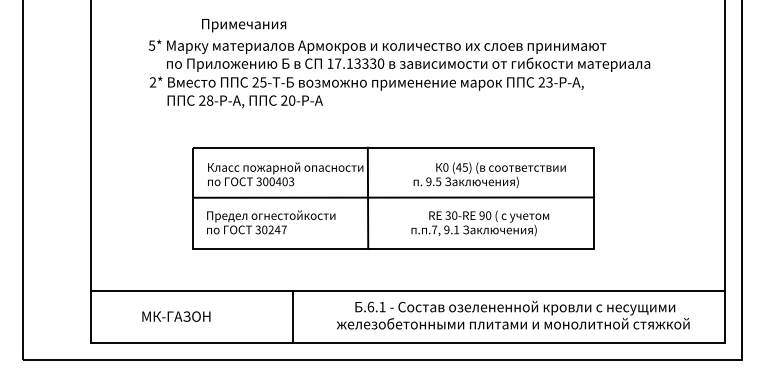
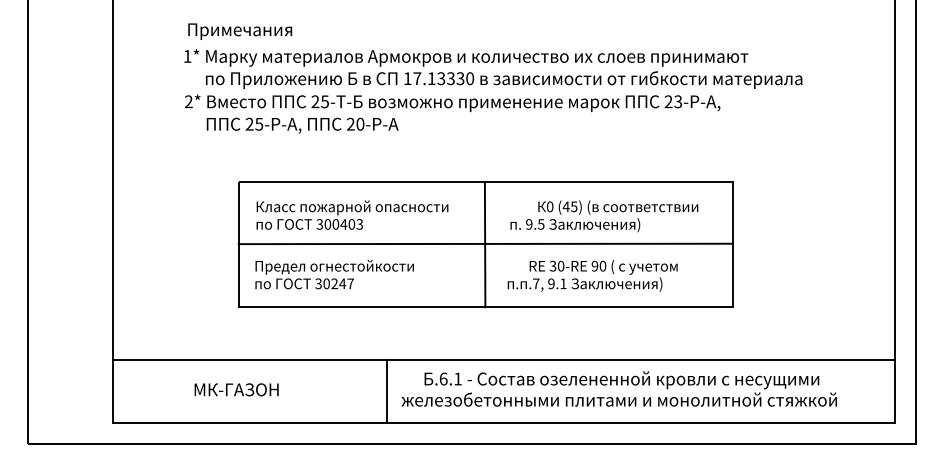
text: (244, 25) -> (240, 31), moved
text: (151, 45) -> (187, 56), 5* -> 1*
text: (210, 100) -> (259, 123), 28- -> 25-
line: (367, 198) -> (484, 244), moved
text: (512, 314) -> (618, 388), moved
text: (176, 316) -> (236, 389), moved
line: (292, 316) -> (387, 390), moved

